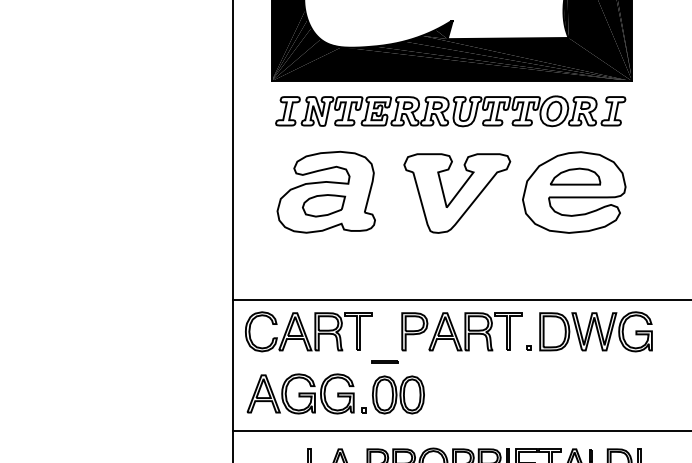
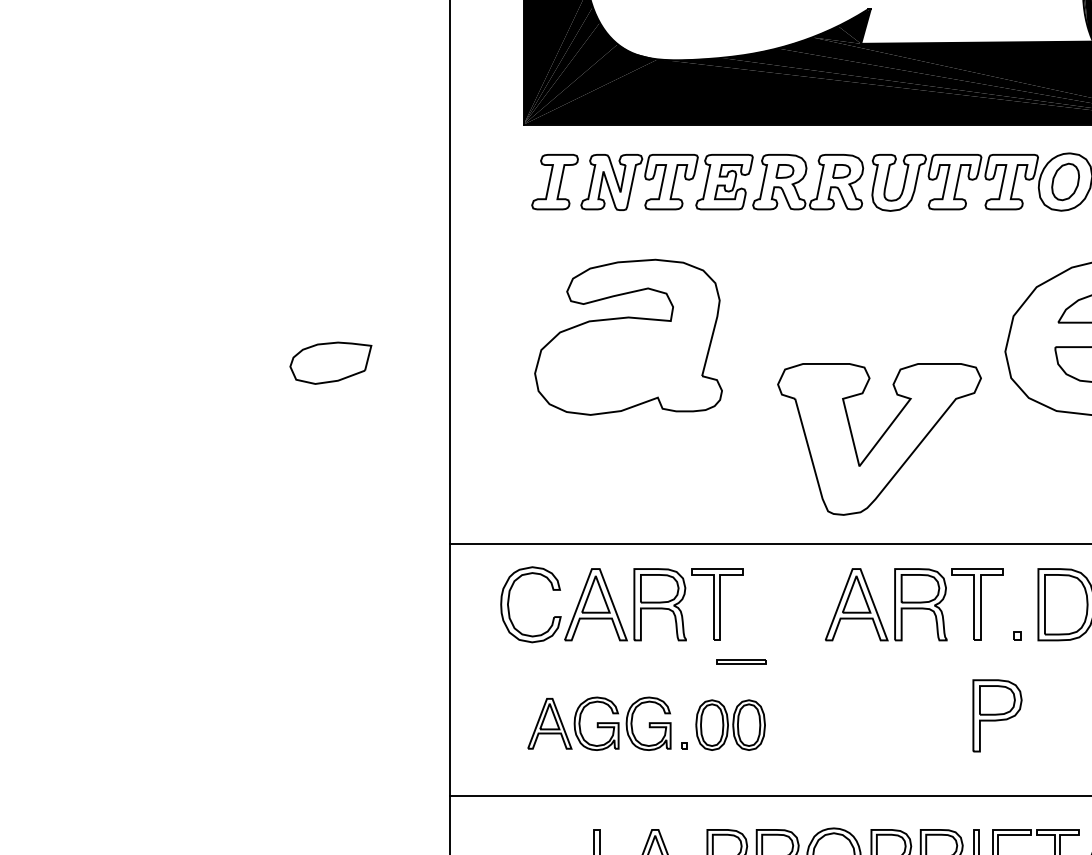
part: (457, 193) -> (879, 439), moved
part: (324, 205) -> (331, 362), moved
part: (308, 331) -> (621, 604), moved
part: (414, 331) -> (996, 715), moved
part: (335, 393) -> (646, 722), size x0.7

